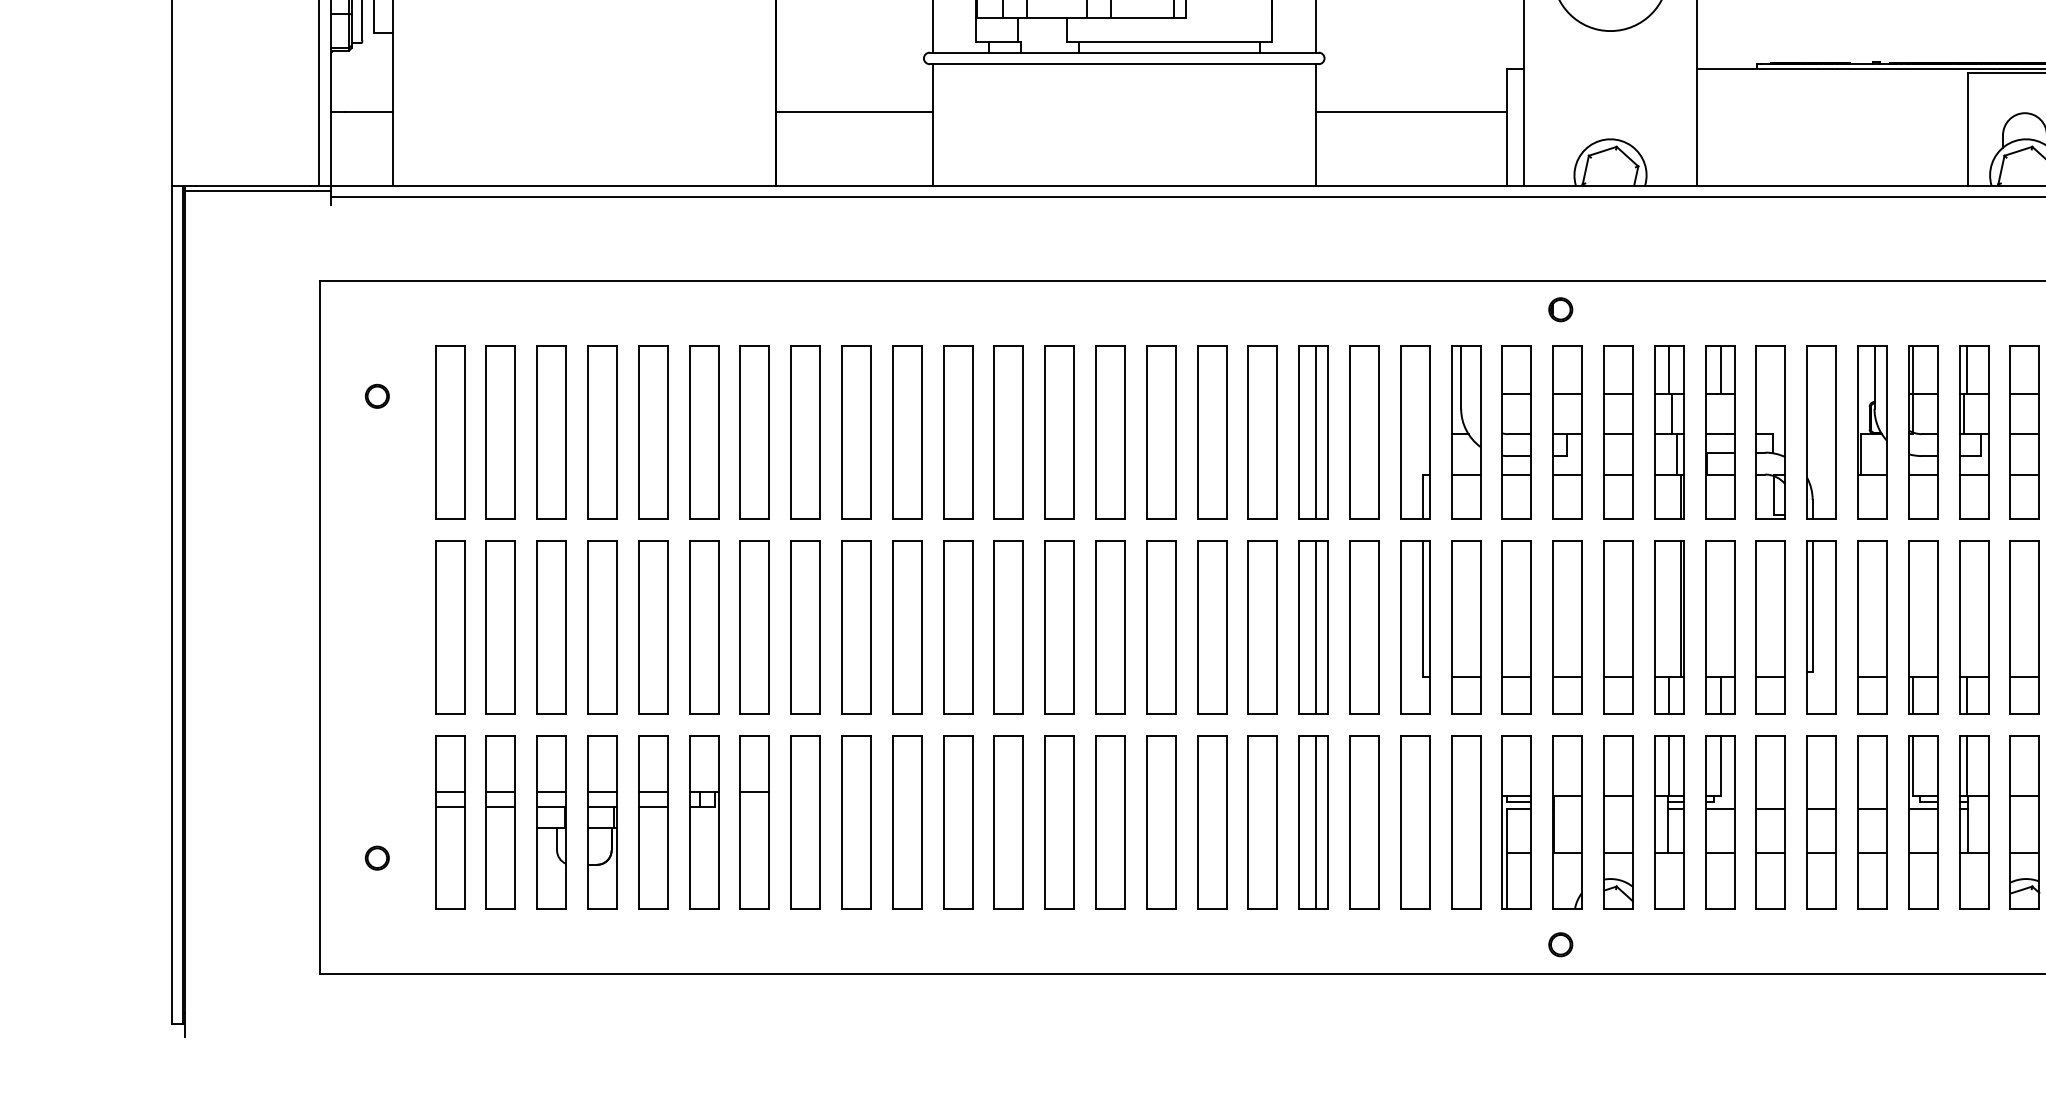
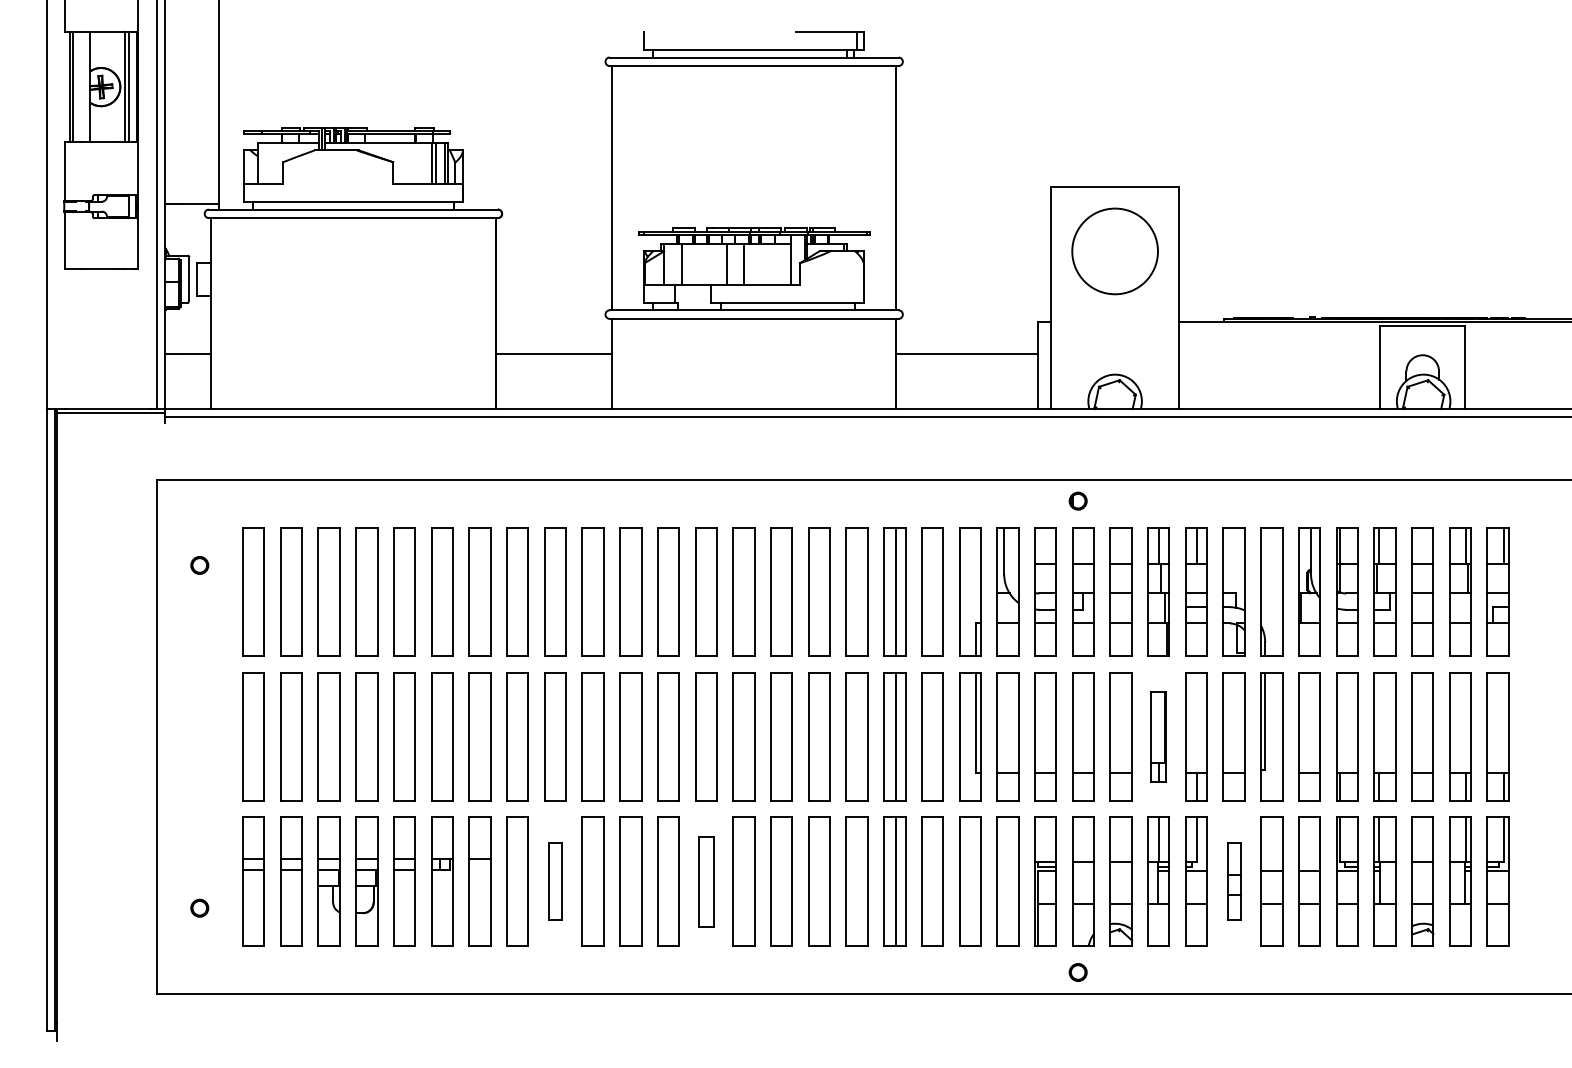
part: (1668, 626) -> (1158, 736), size x0.7
part: (856, 822) -> (555, 881), size x0.6
part: (1060, 822) -> (706, 881), size x0.7
part: (1769, 822) -> (1233, 881), size x0.6

